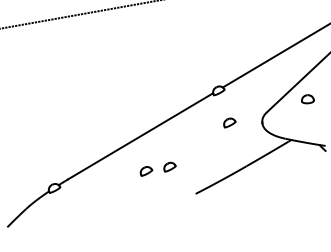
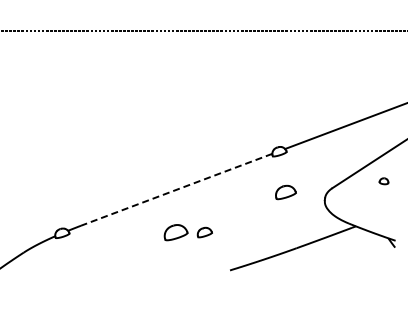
part: (307, 99) -> (383, 181), size x0.6
part: (229, 122) -> (285, 192), size x1.4
line: (140, 136) -> (176, 189), solid -> dashed
part: (145, 171) -> (175, 232), size x1.6

